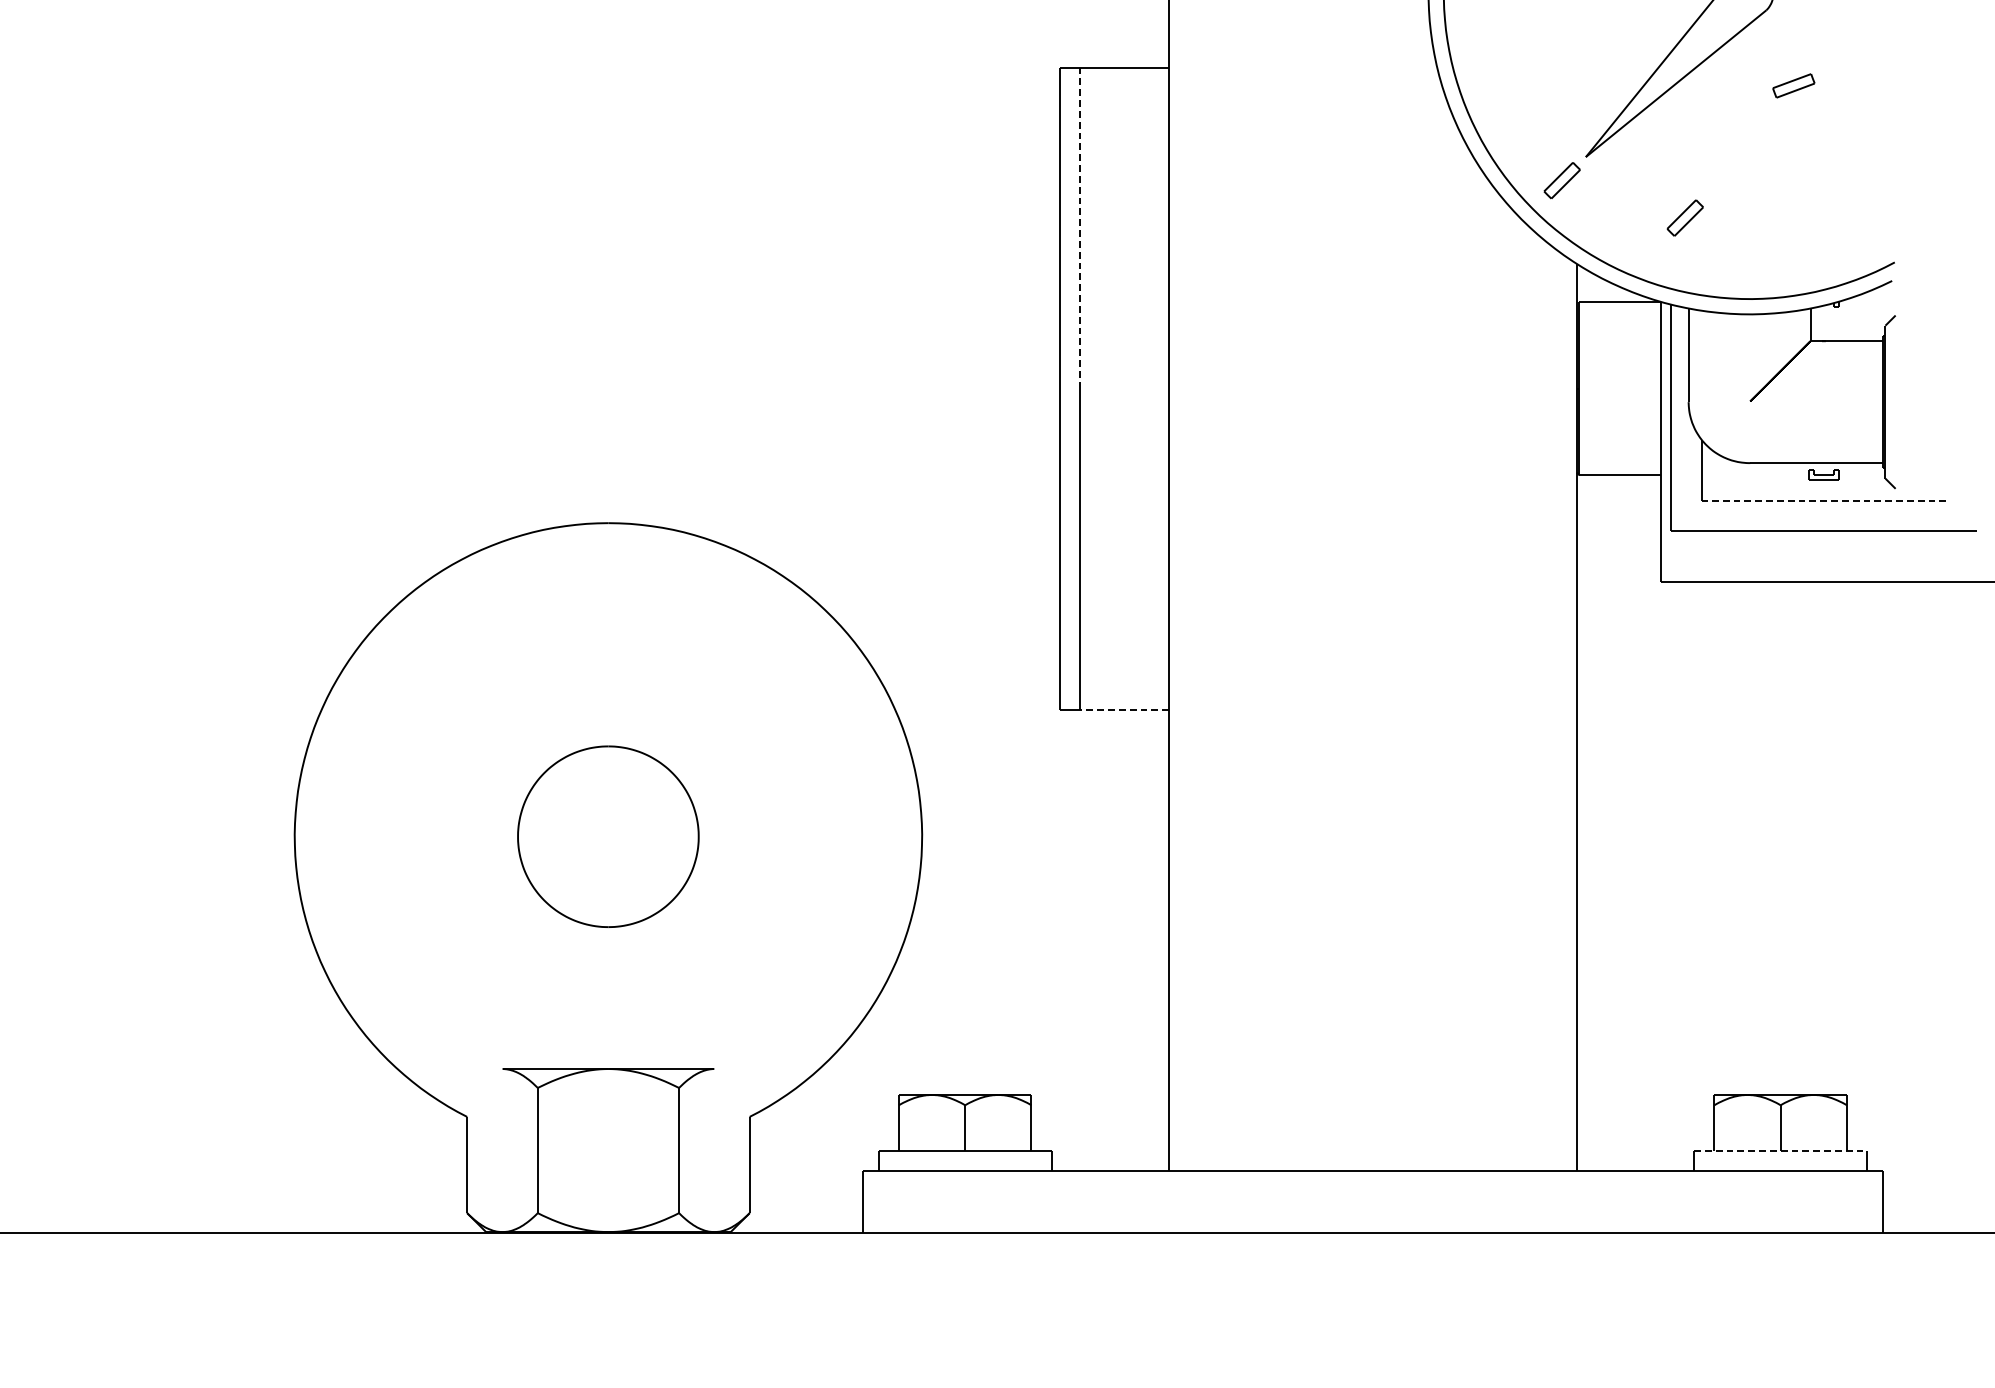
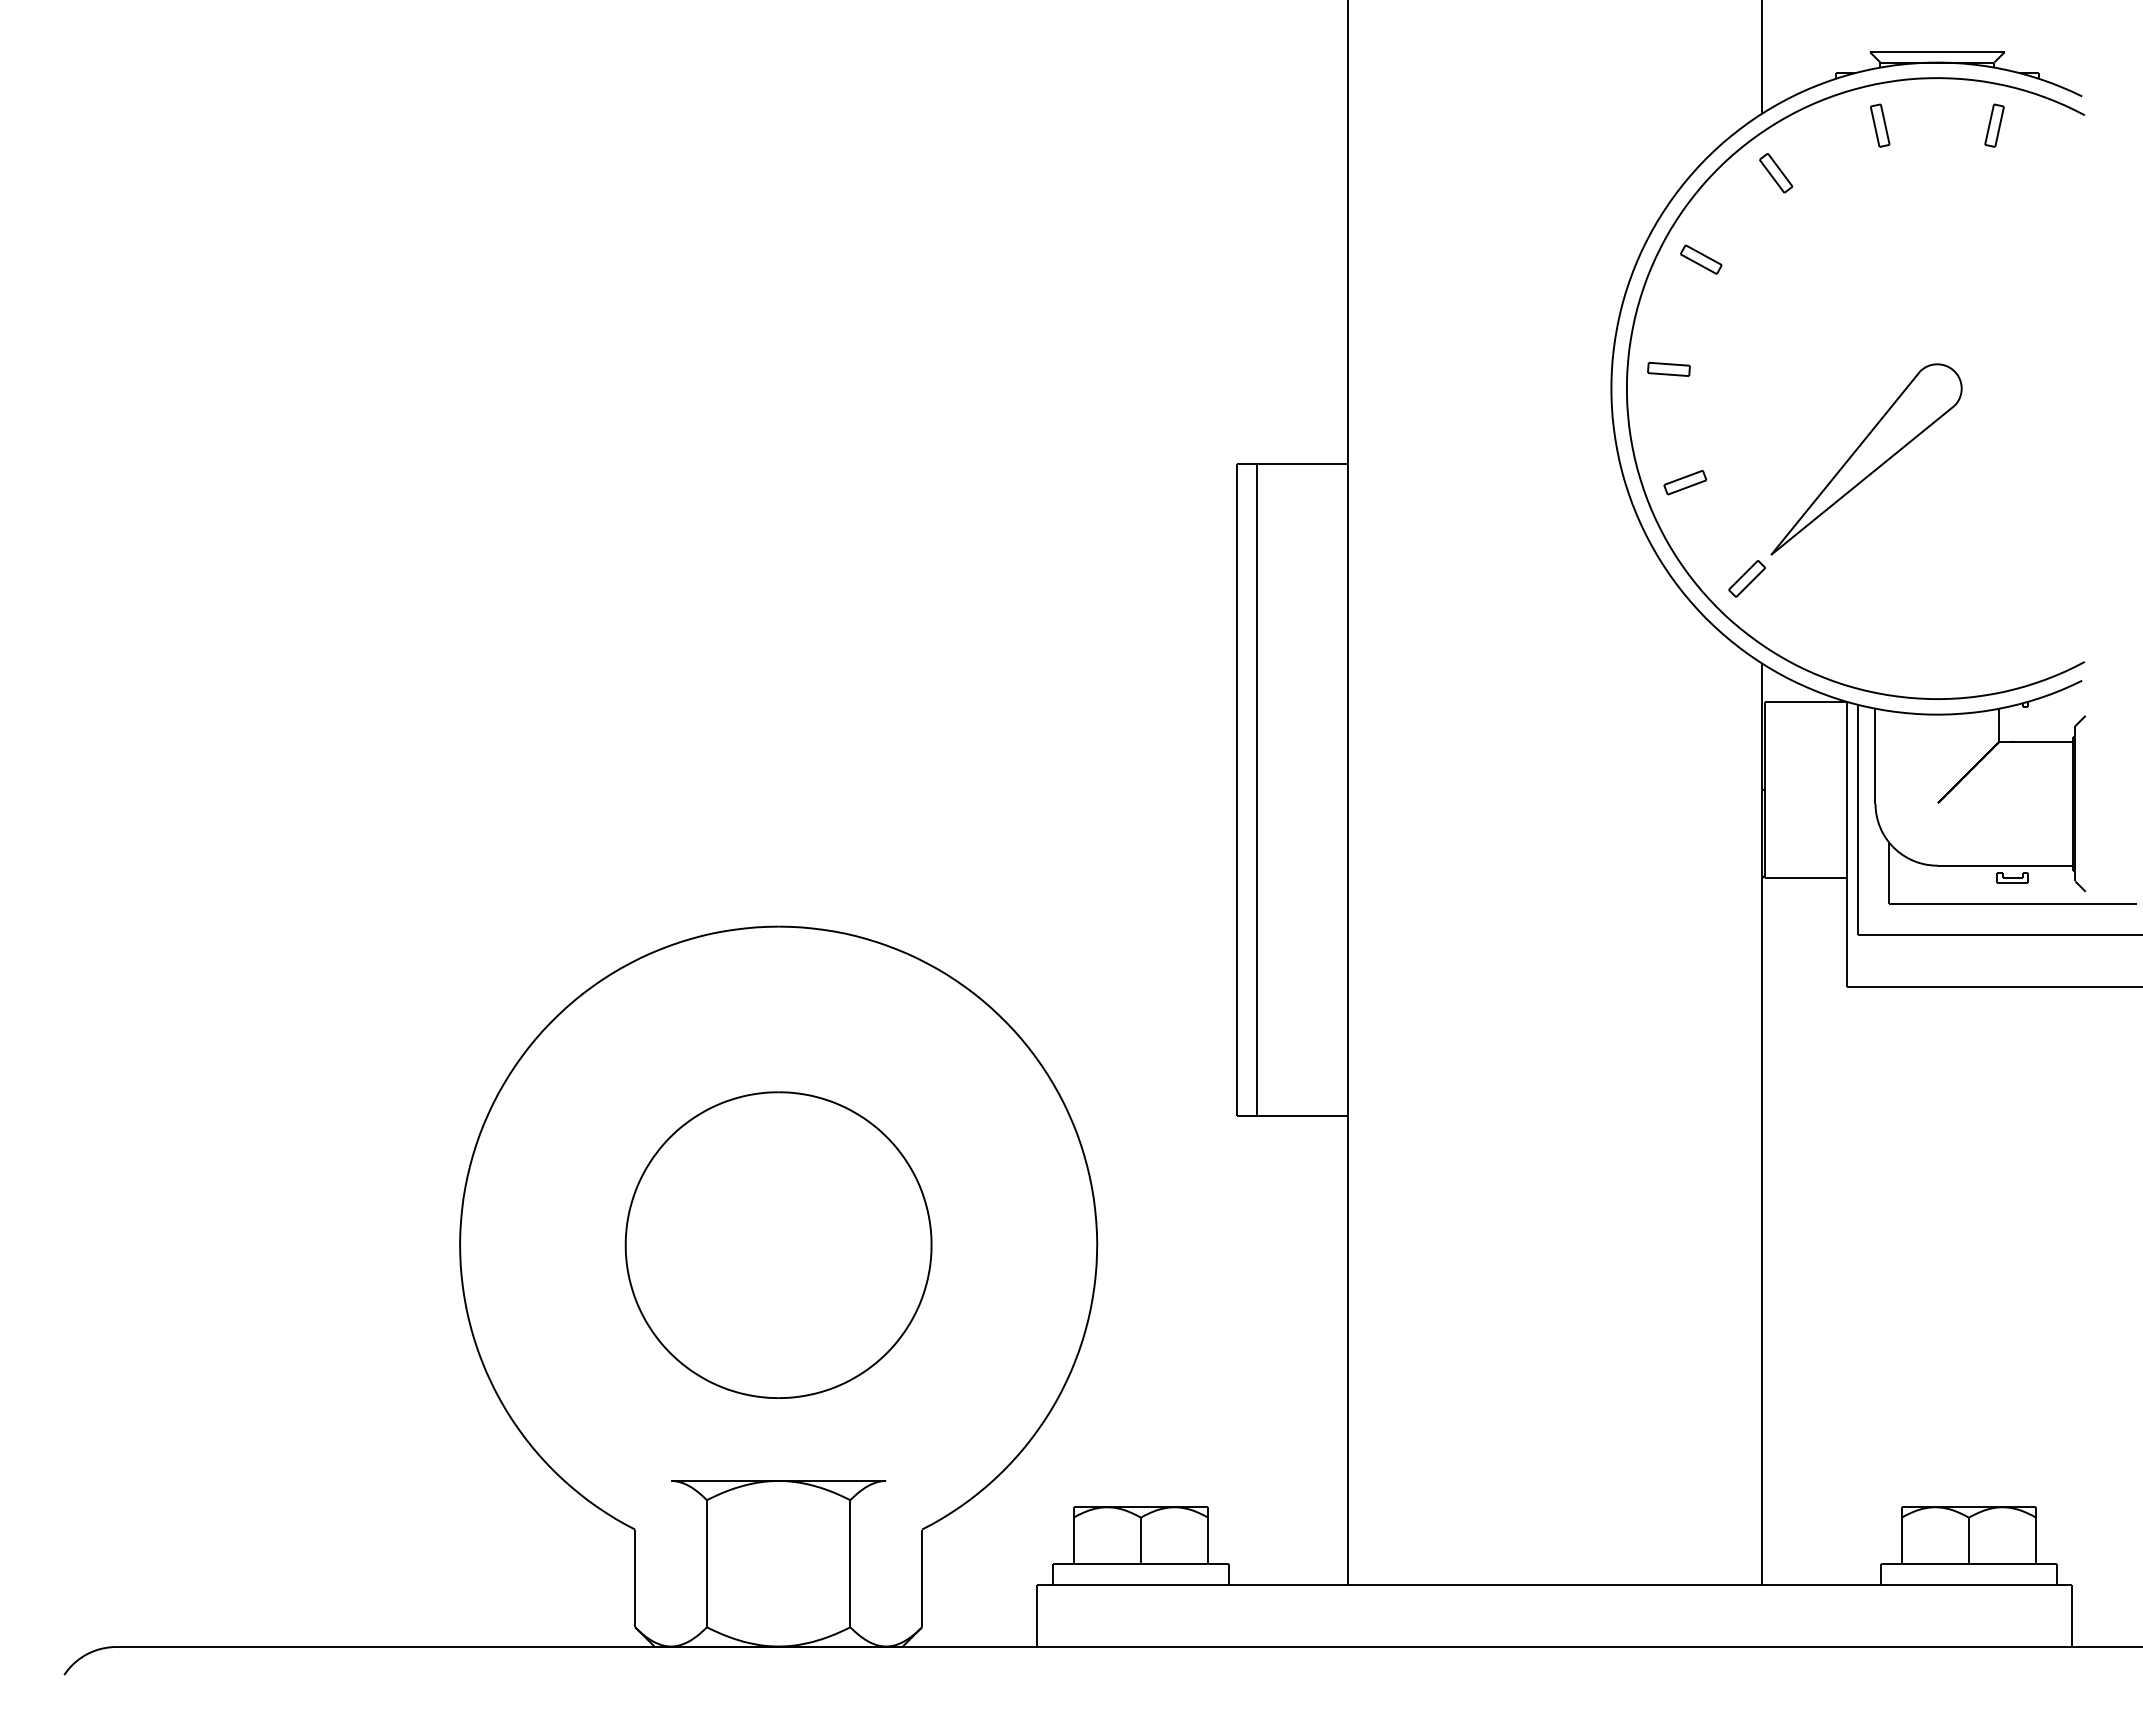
part: (1794, 85) -> (1685, 482), moved
part: (1684, 217) -> (1871, 616), removed
line: (1080, 227) -> (1257, 626), dashed -> solid
line: (1823, 500) -> (2012, 903), dashed -> solid
line: (1124, 710) -> (1302, 1116), dashed -> solid
part: (608, 836) -> (778, 1244), size x1.67
line: (1780, 1151) -> (1968, 1564), dashed -> solid

